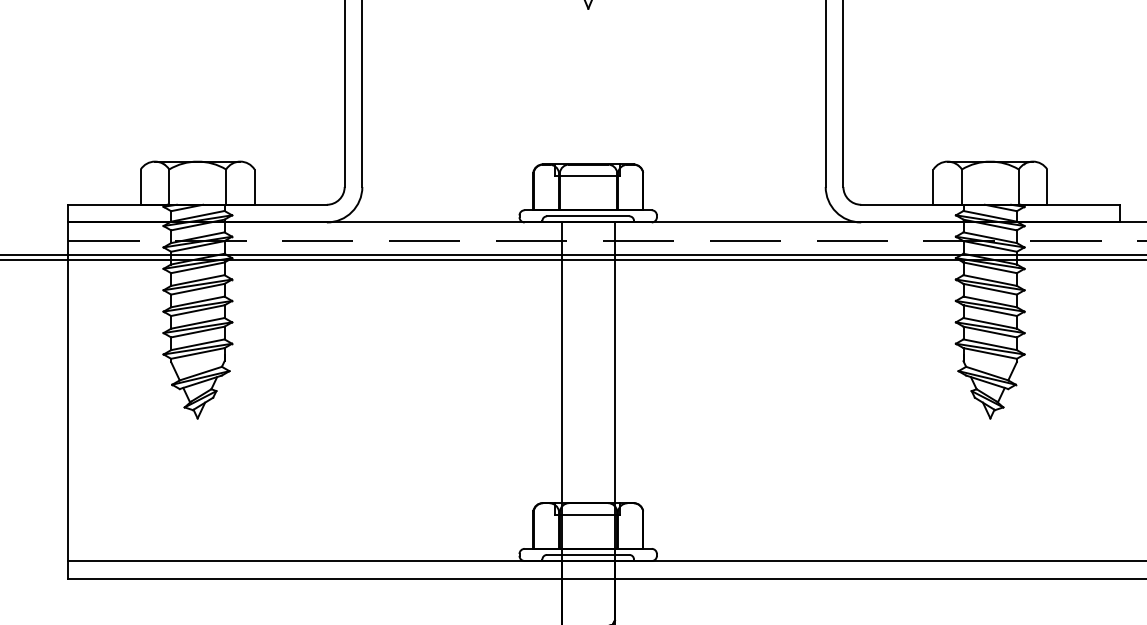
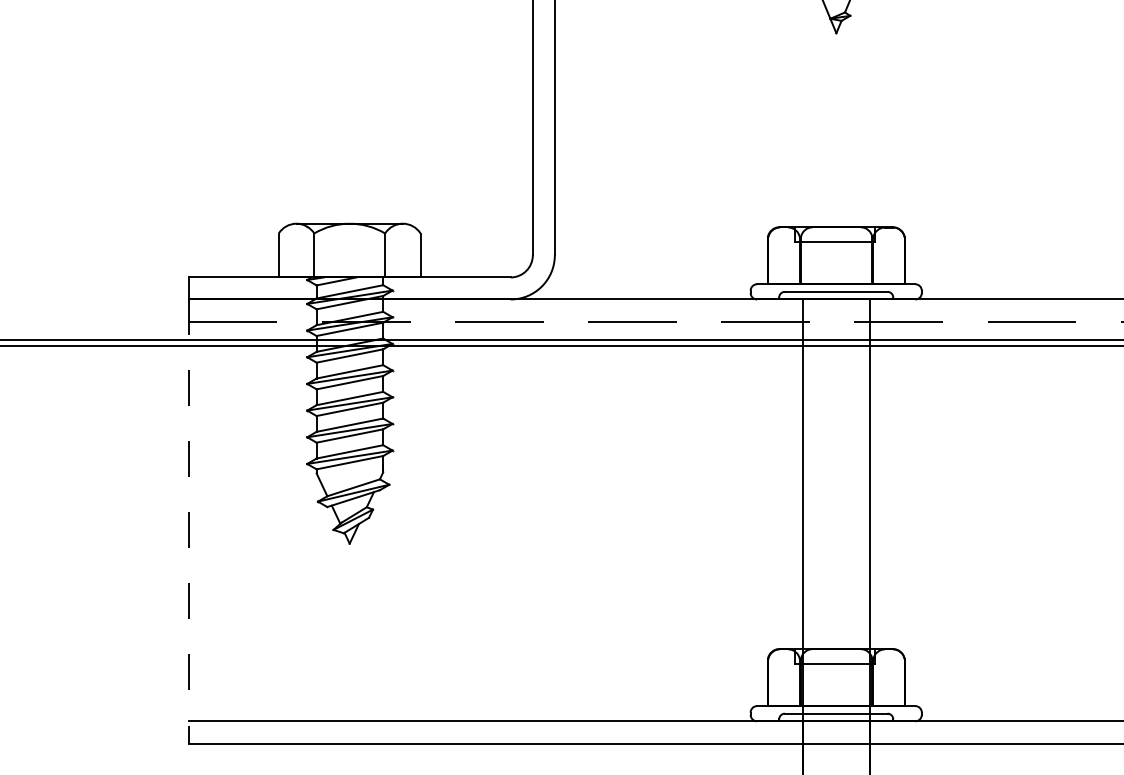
line: (68, 401) -> (188, 522), solid -> dashed

